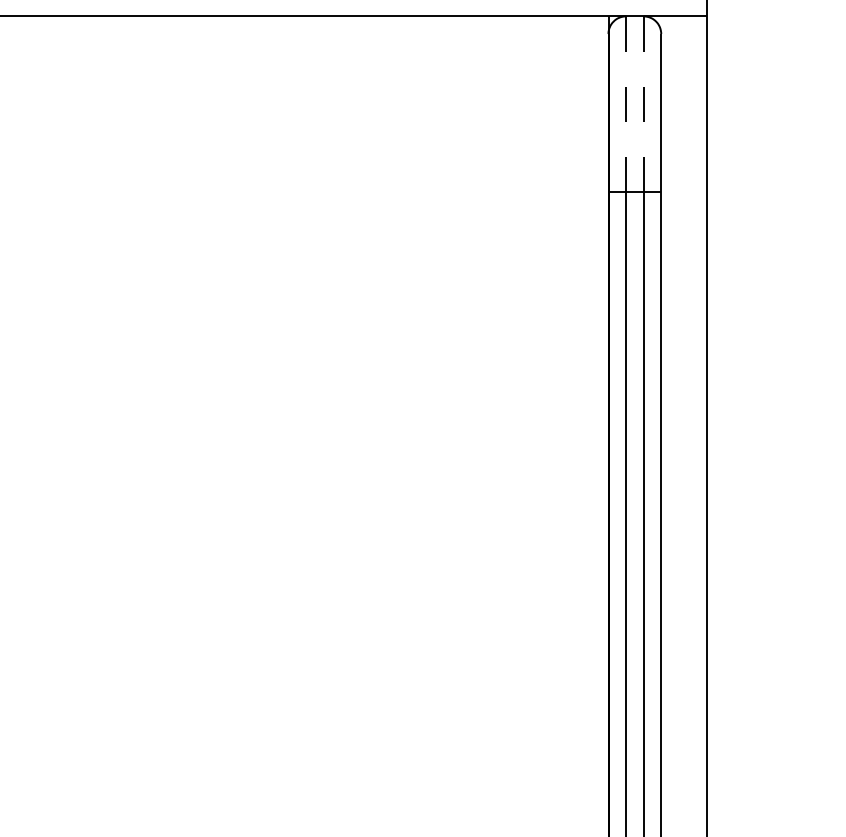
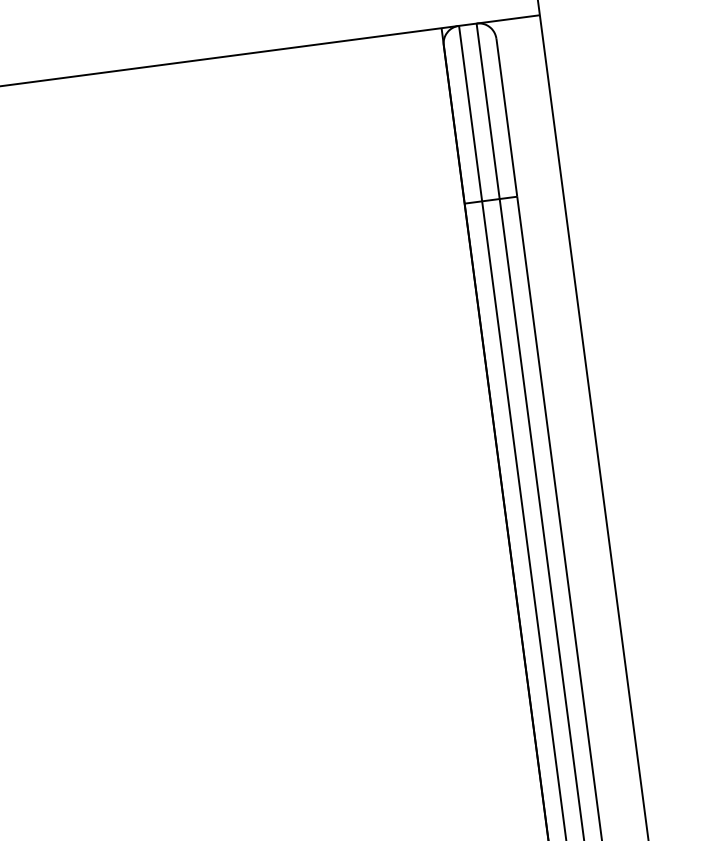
line: (626, 104) -> (471, 113), dashed -> solid
line: (643, 104) -> (487, 111), dashed -> solid

